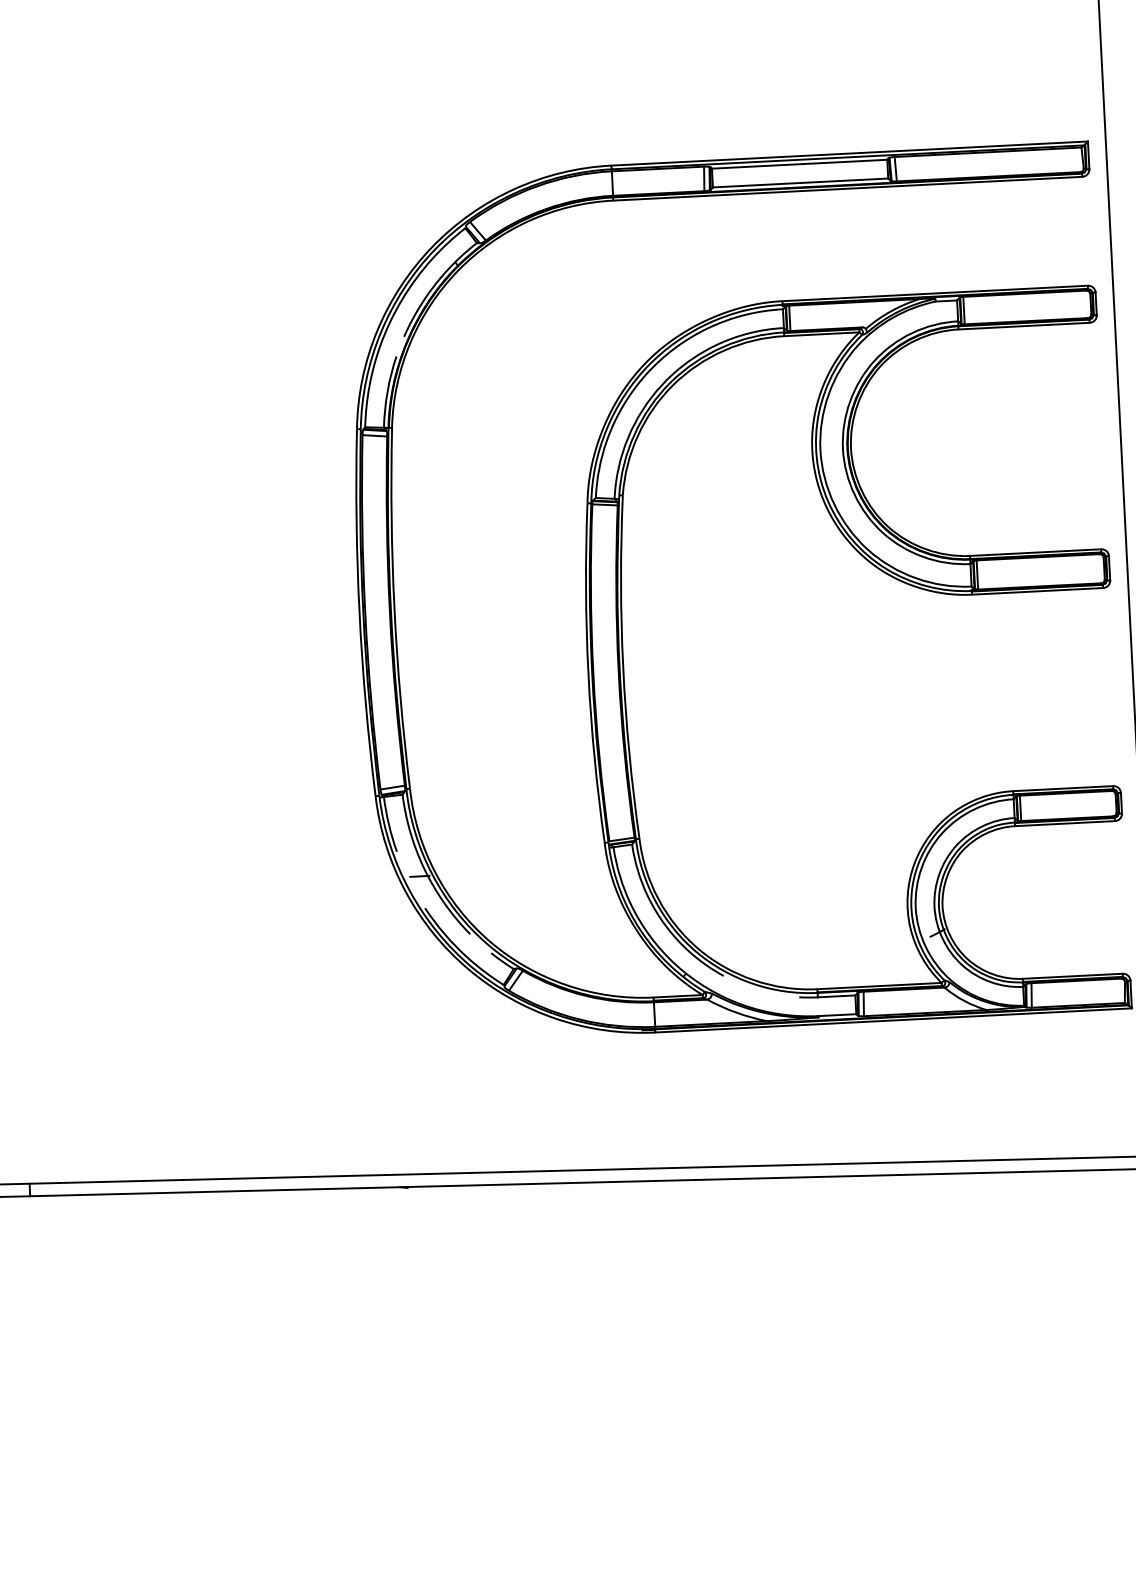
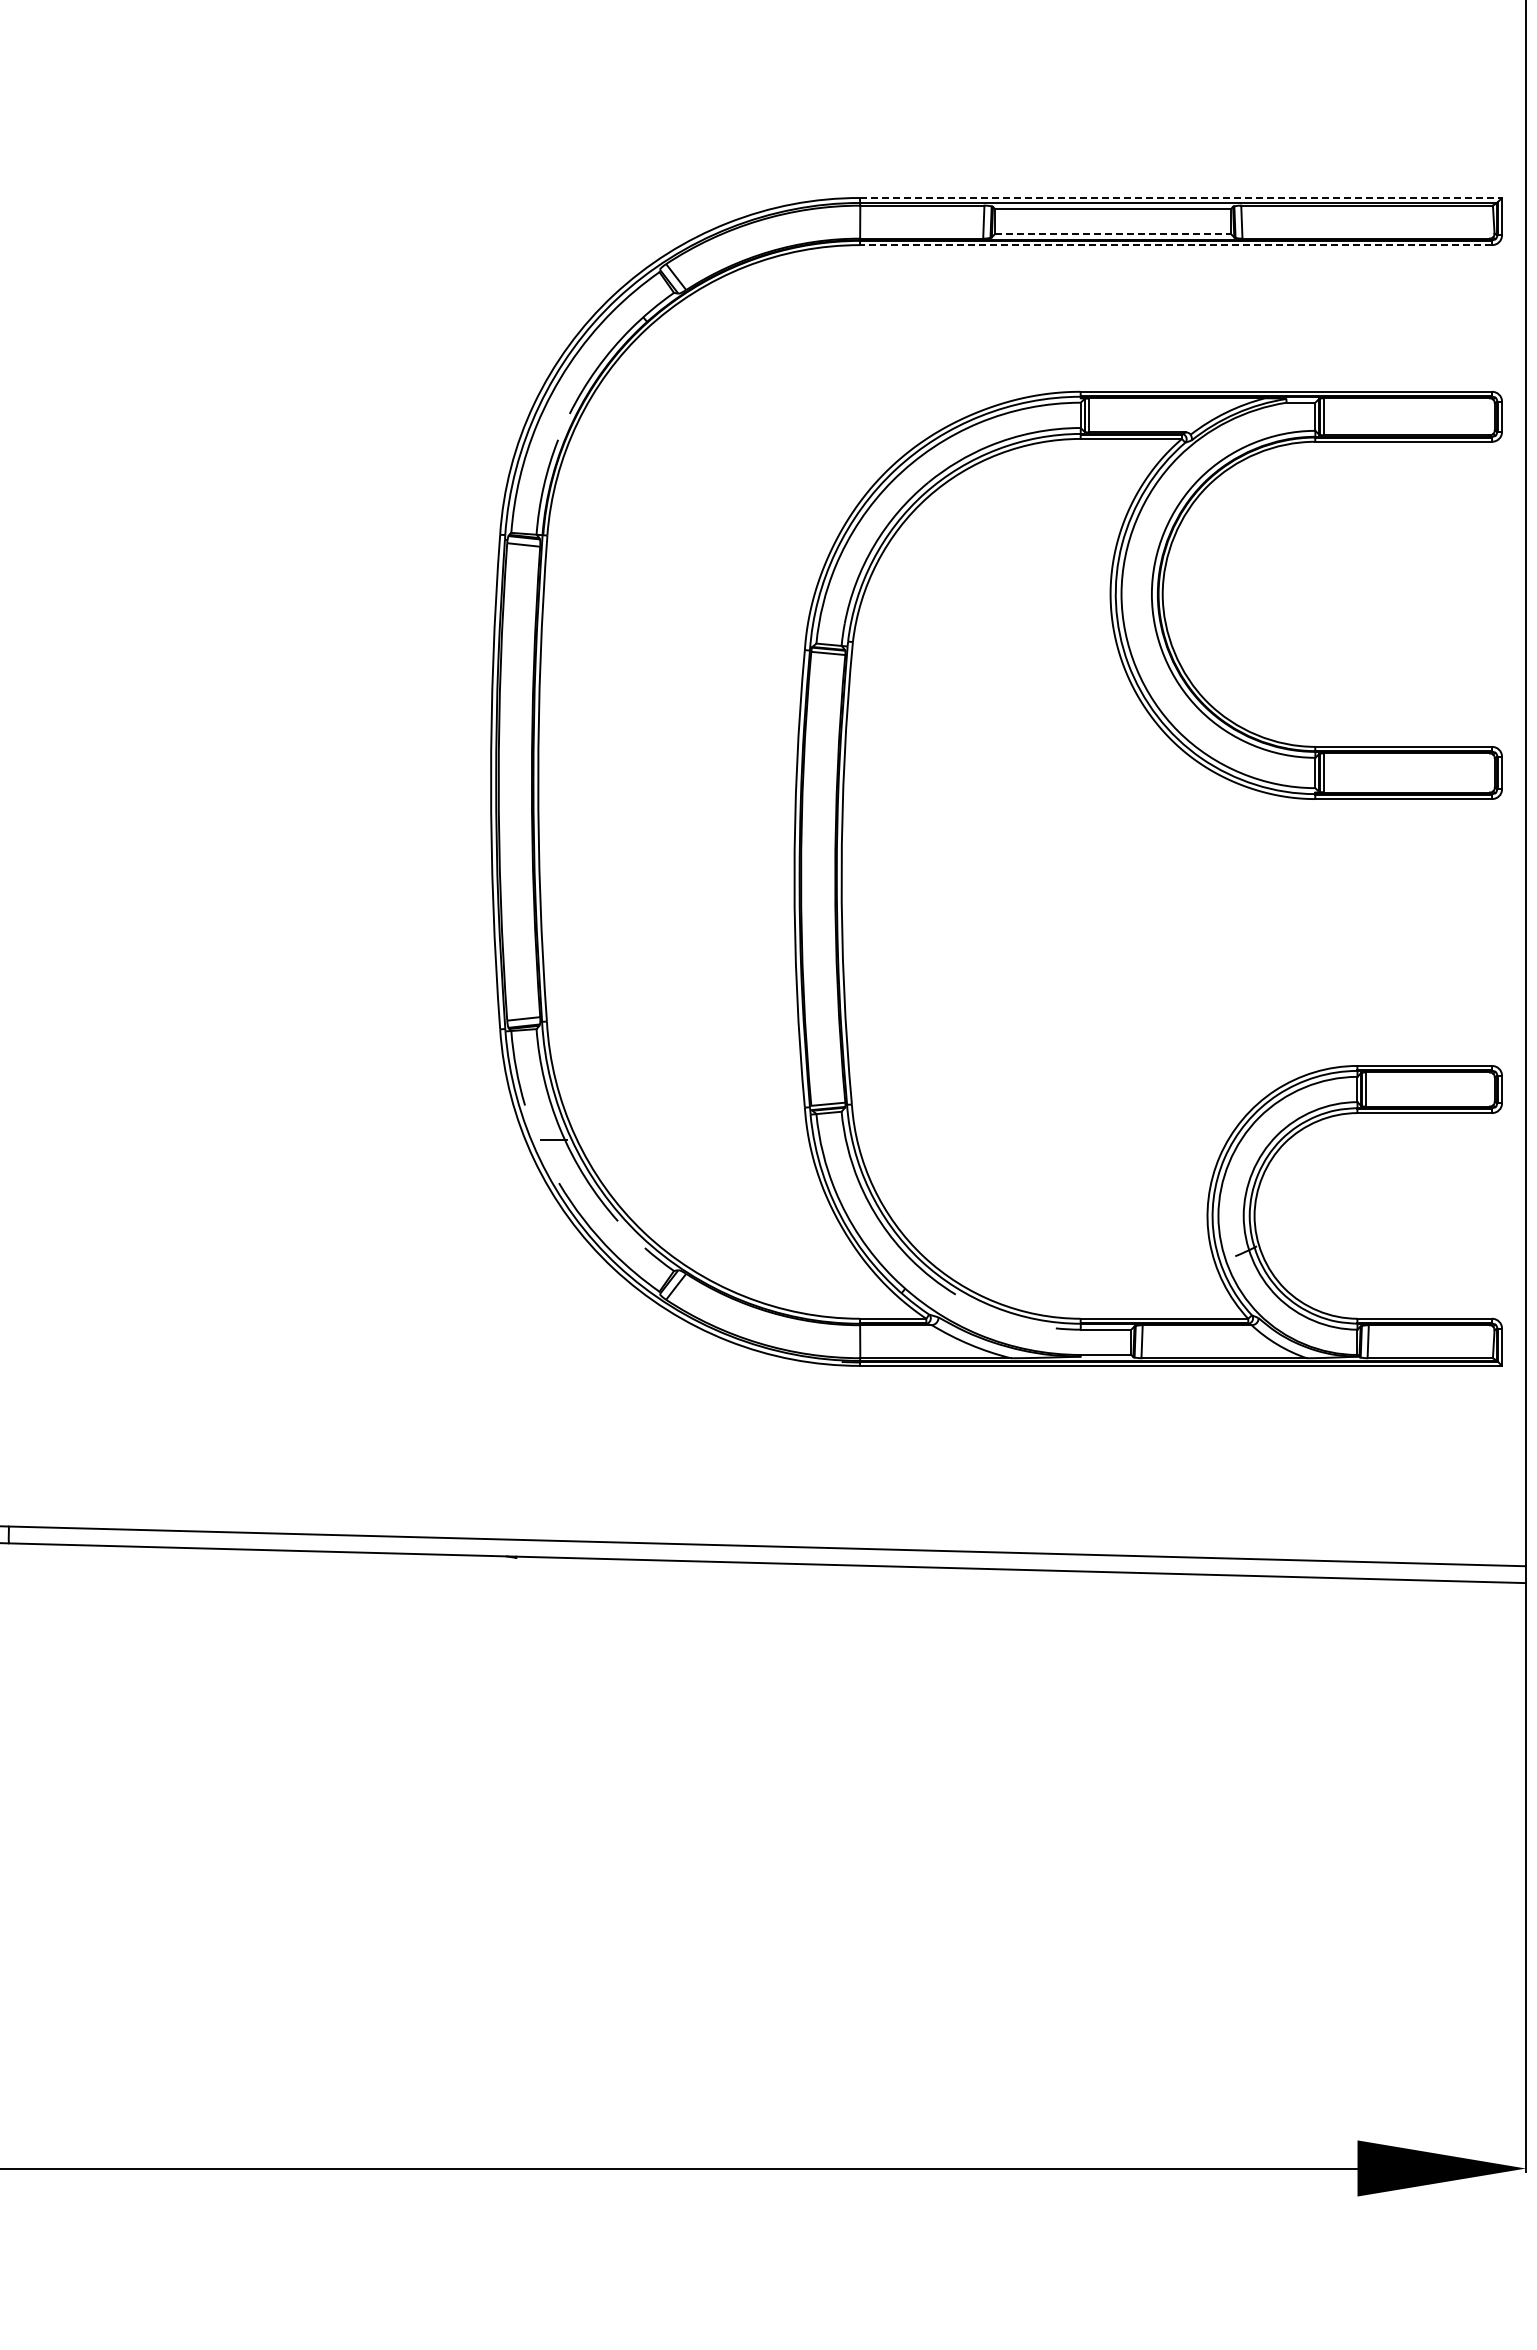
line: (850, 153) -> (1181, 197), solid -> dashed
line: (800, 183) -> (1113, 234), solid -> dashed
line: (848, 188) -> (1176, 245), solid -> dashed

